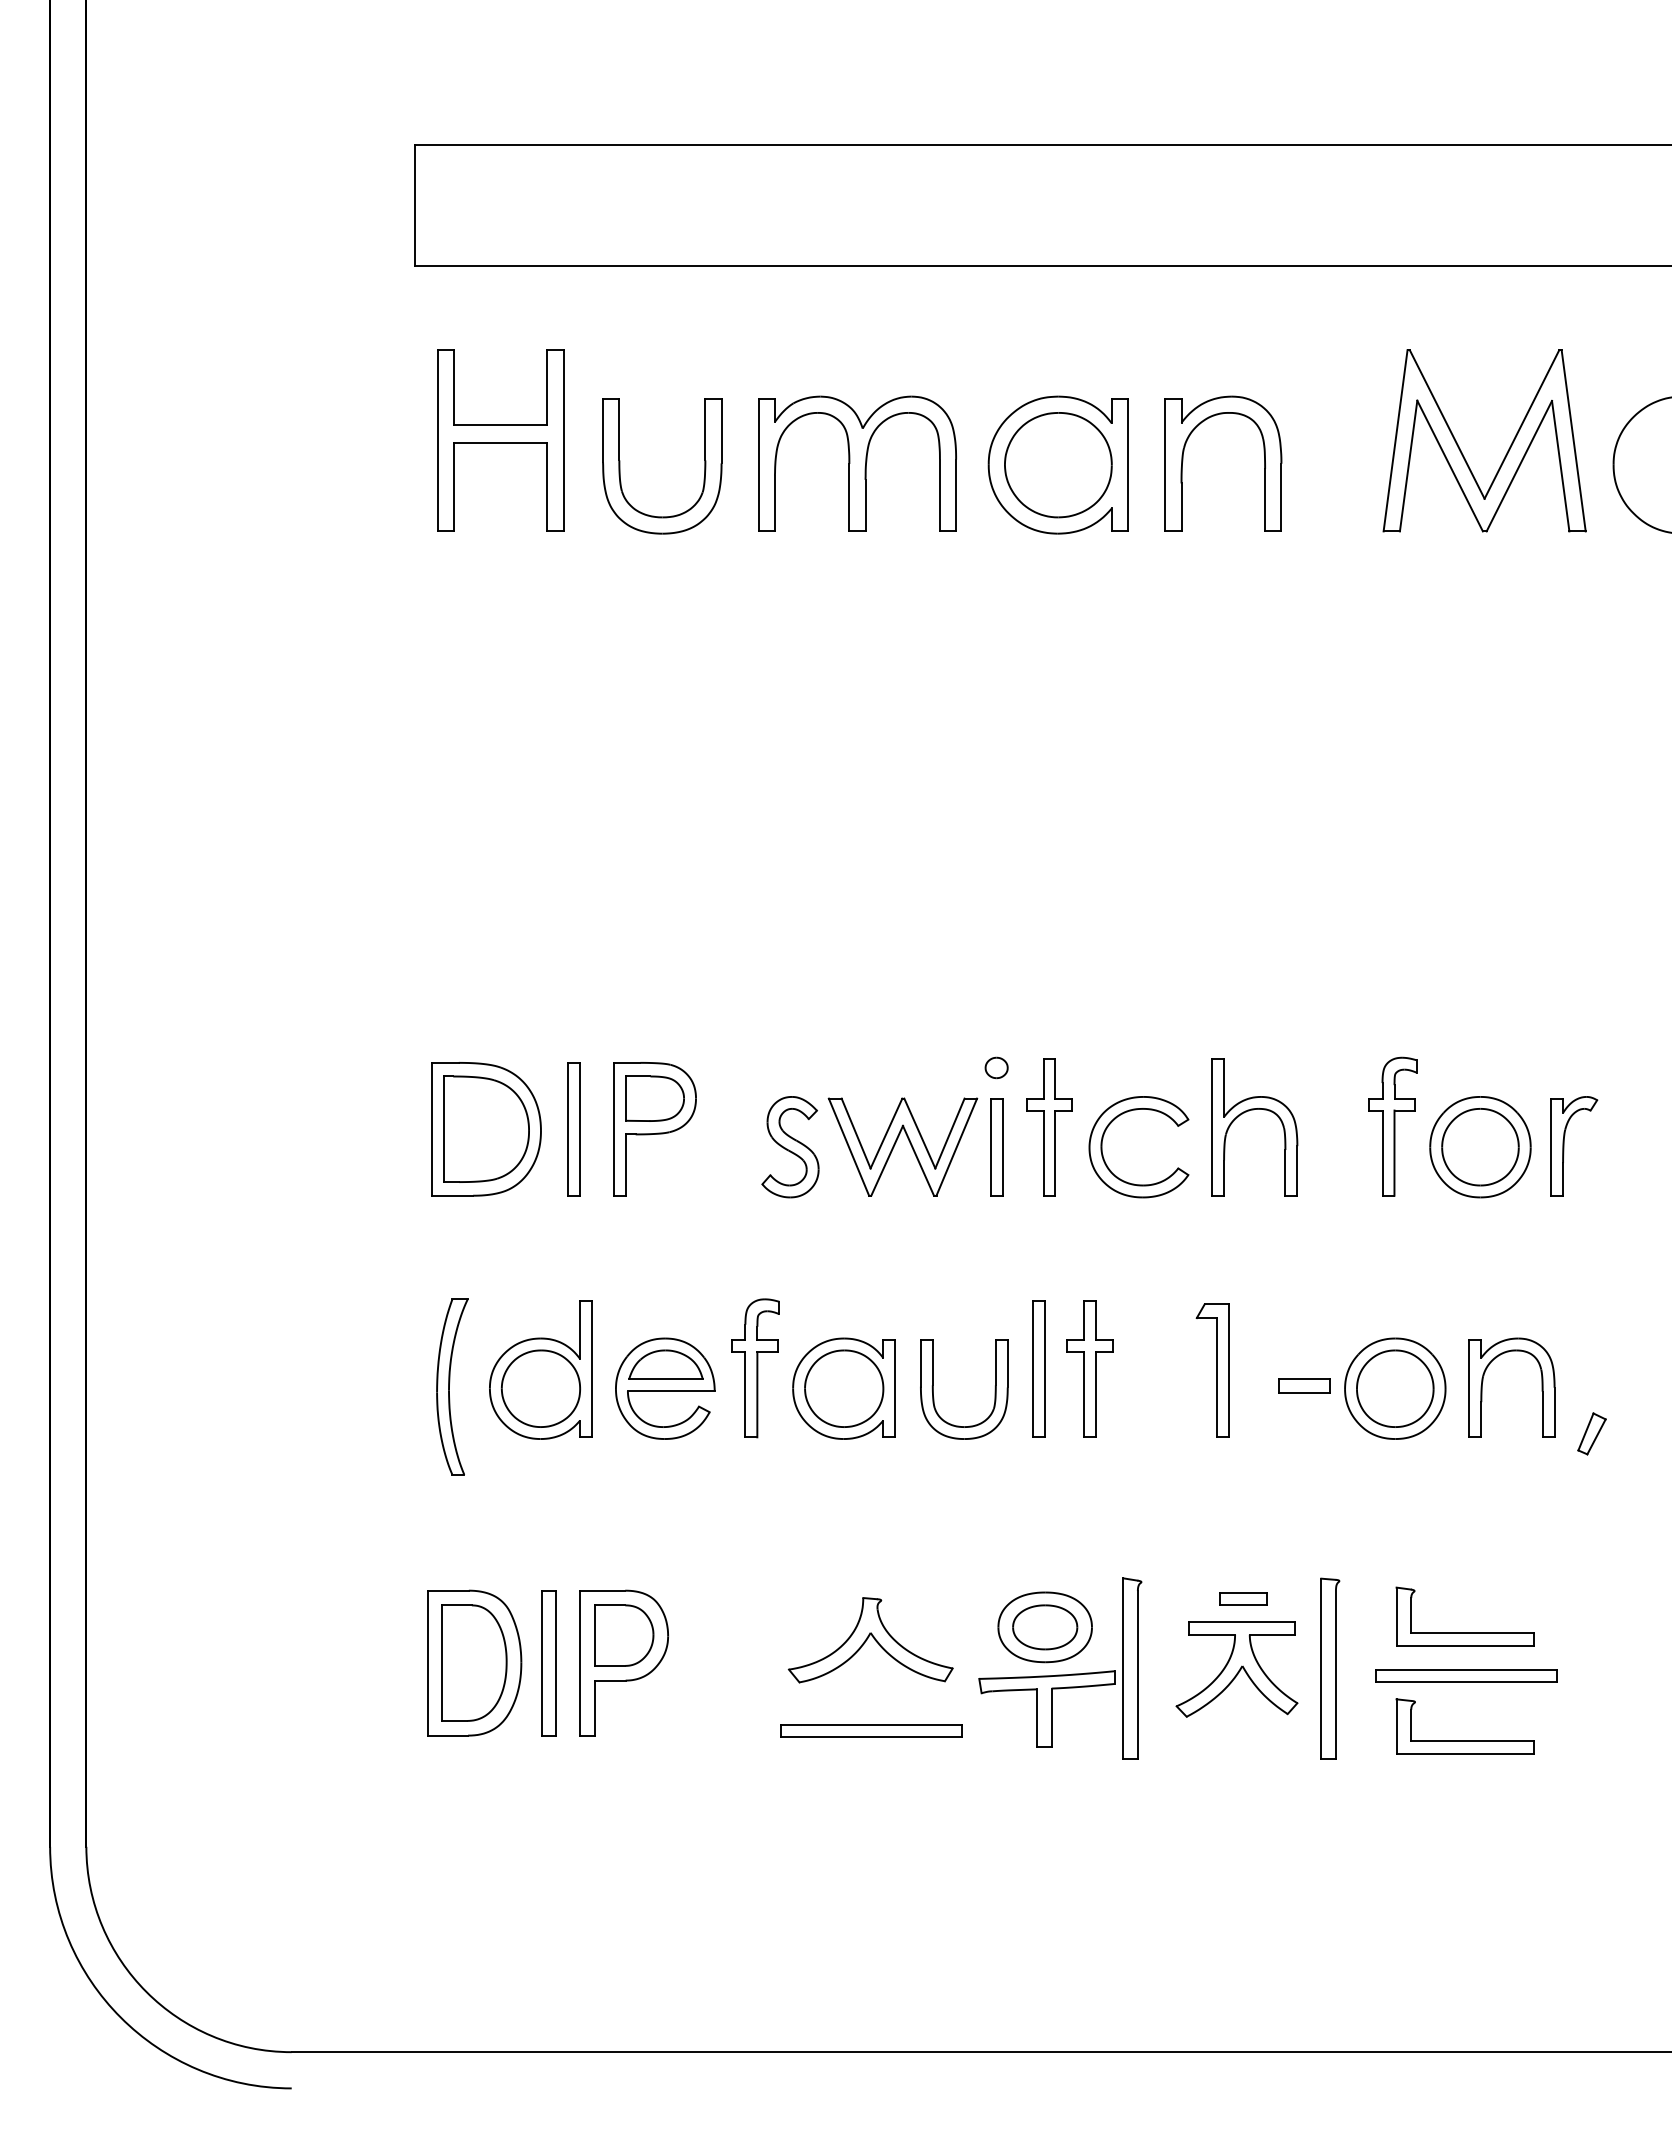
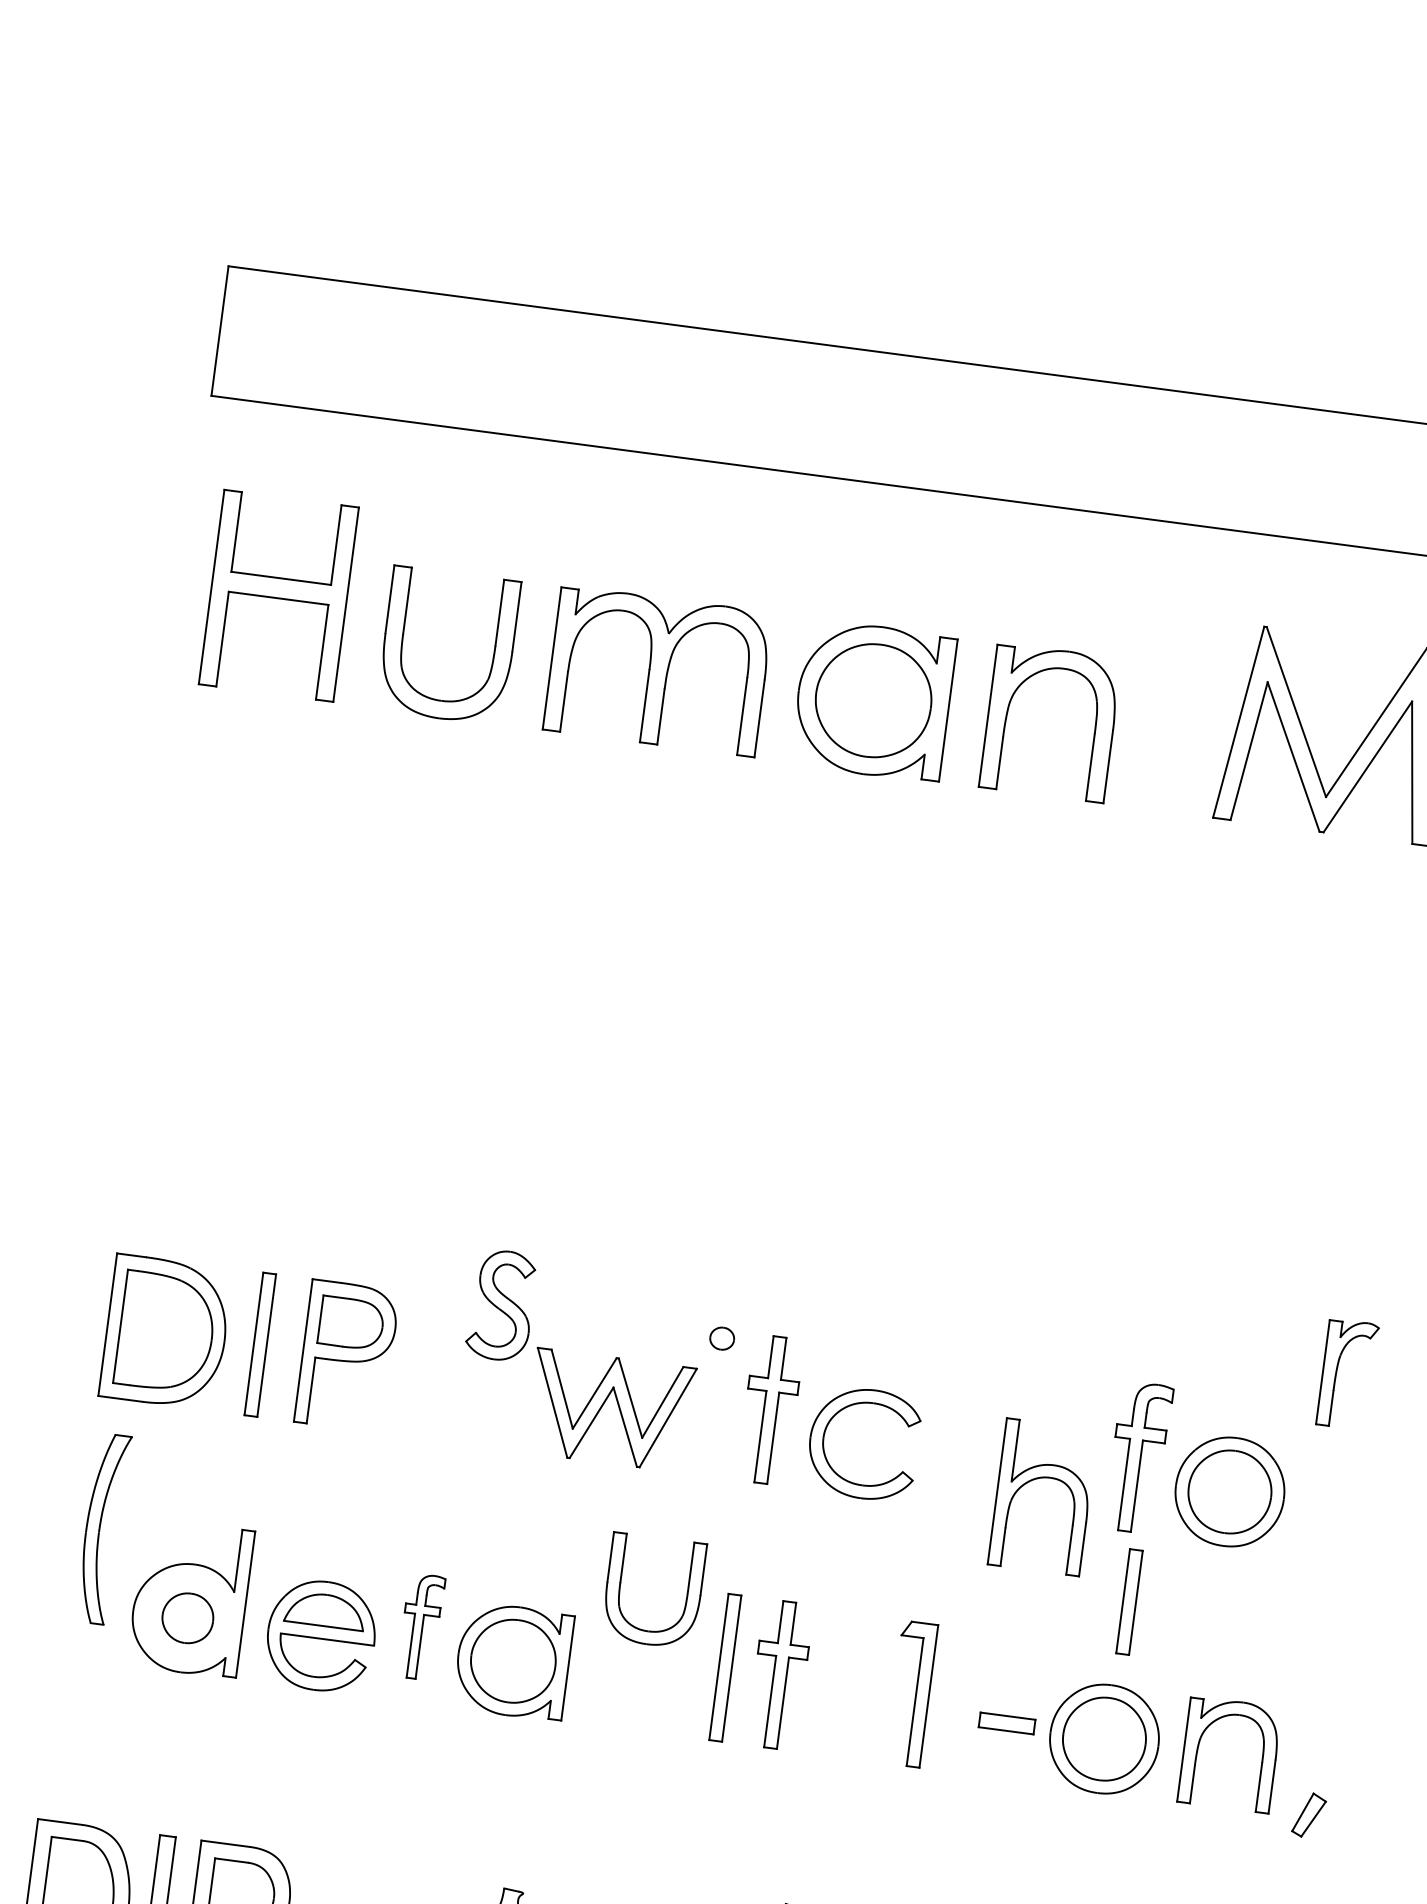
part: (1249, 1111) -> (1039, 1479), moved
part: (1564, 1146) -> (1337, 1373), moved
part: (790, 1147) -> (501, 1305), moved
part: (996, 1147) -> (1129, 1602), moved
part: (755, 1368) -> (421, 1627), size x0.7
part: (452, 1386) -> (103, 1528), moved
part: (540, 1388) -> (187, 1618), size x0.6
part: (994, 1389) -> (686, 1595), moved

